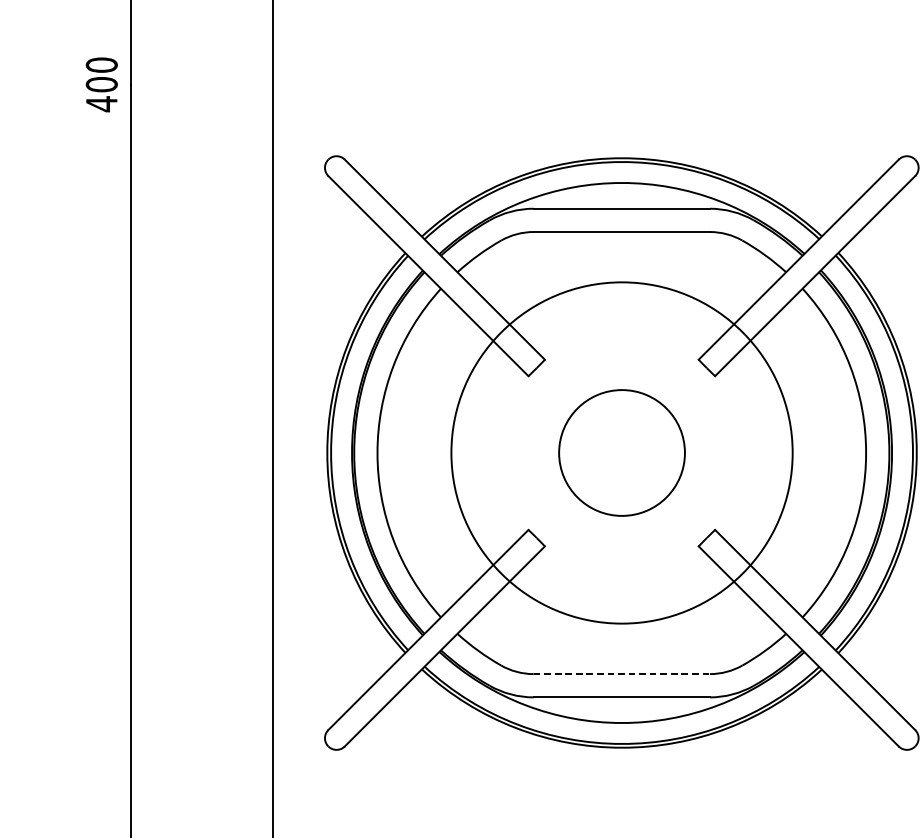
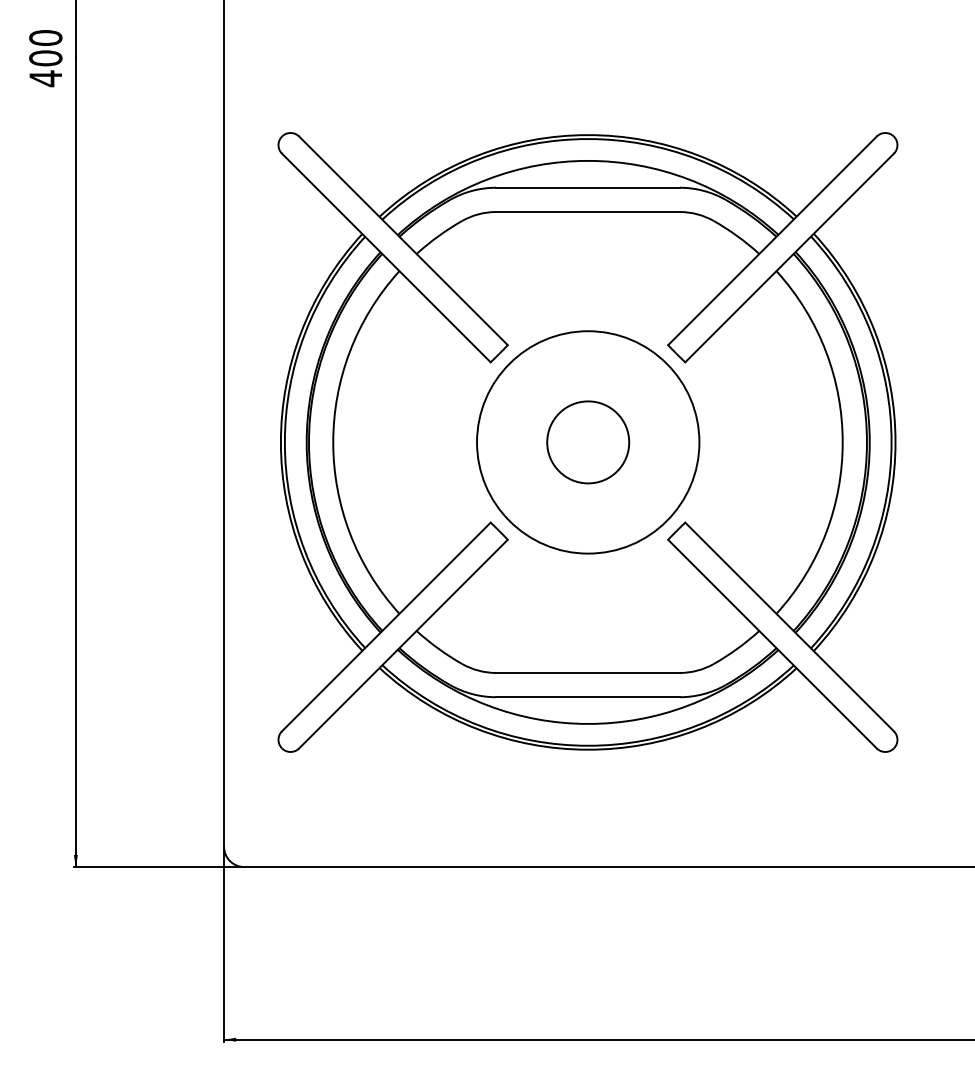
circle: (622, 453) -> (588, 442), size x0.62
circle: (622, 453) -> (588, 442), size x0.62
line: (621, 673) -> (587, 672), dashed -> solid

